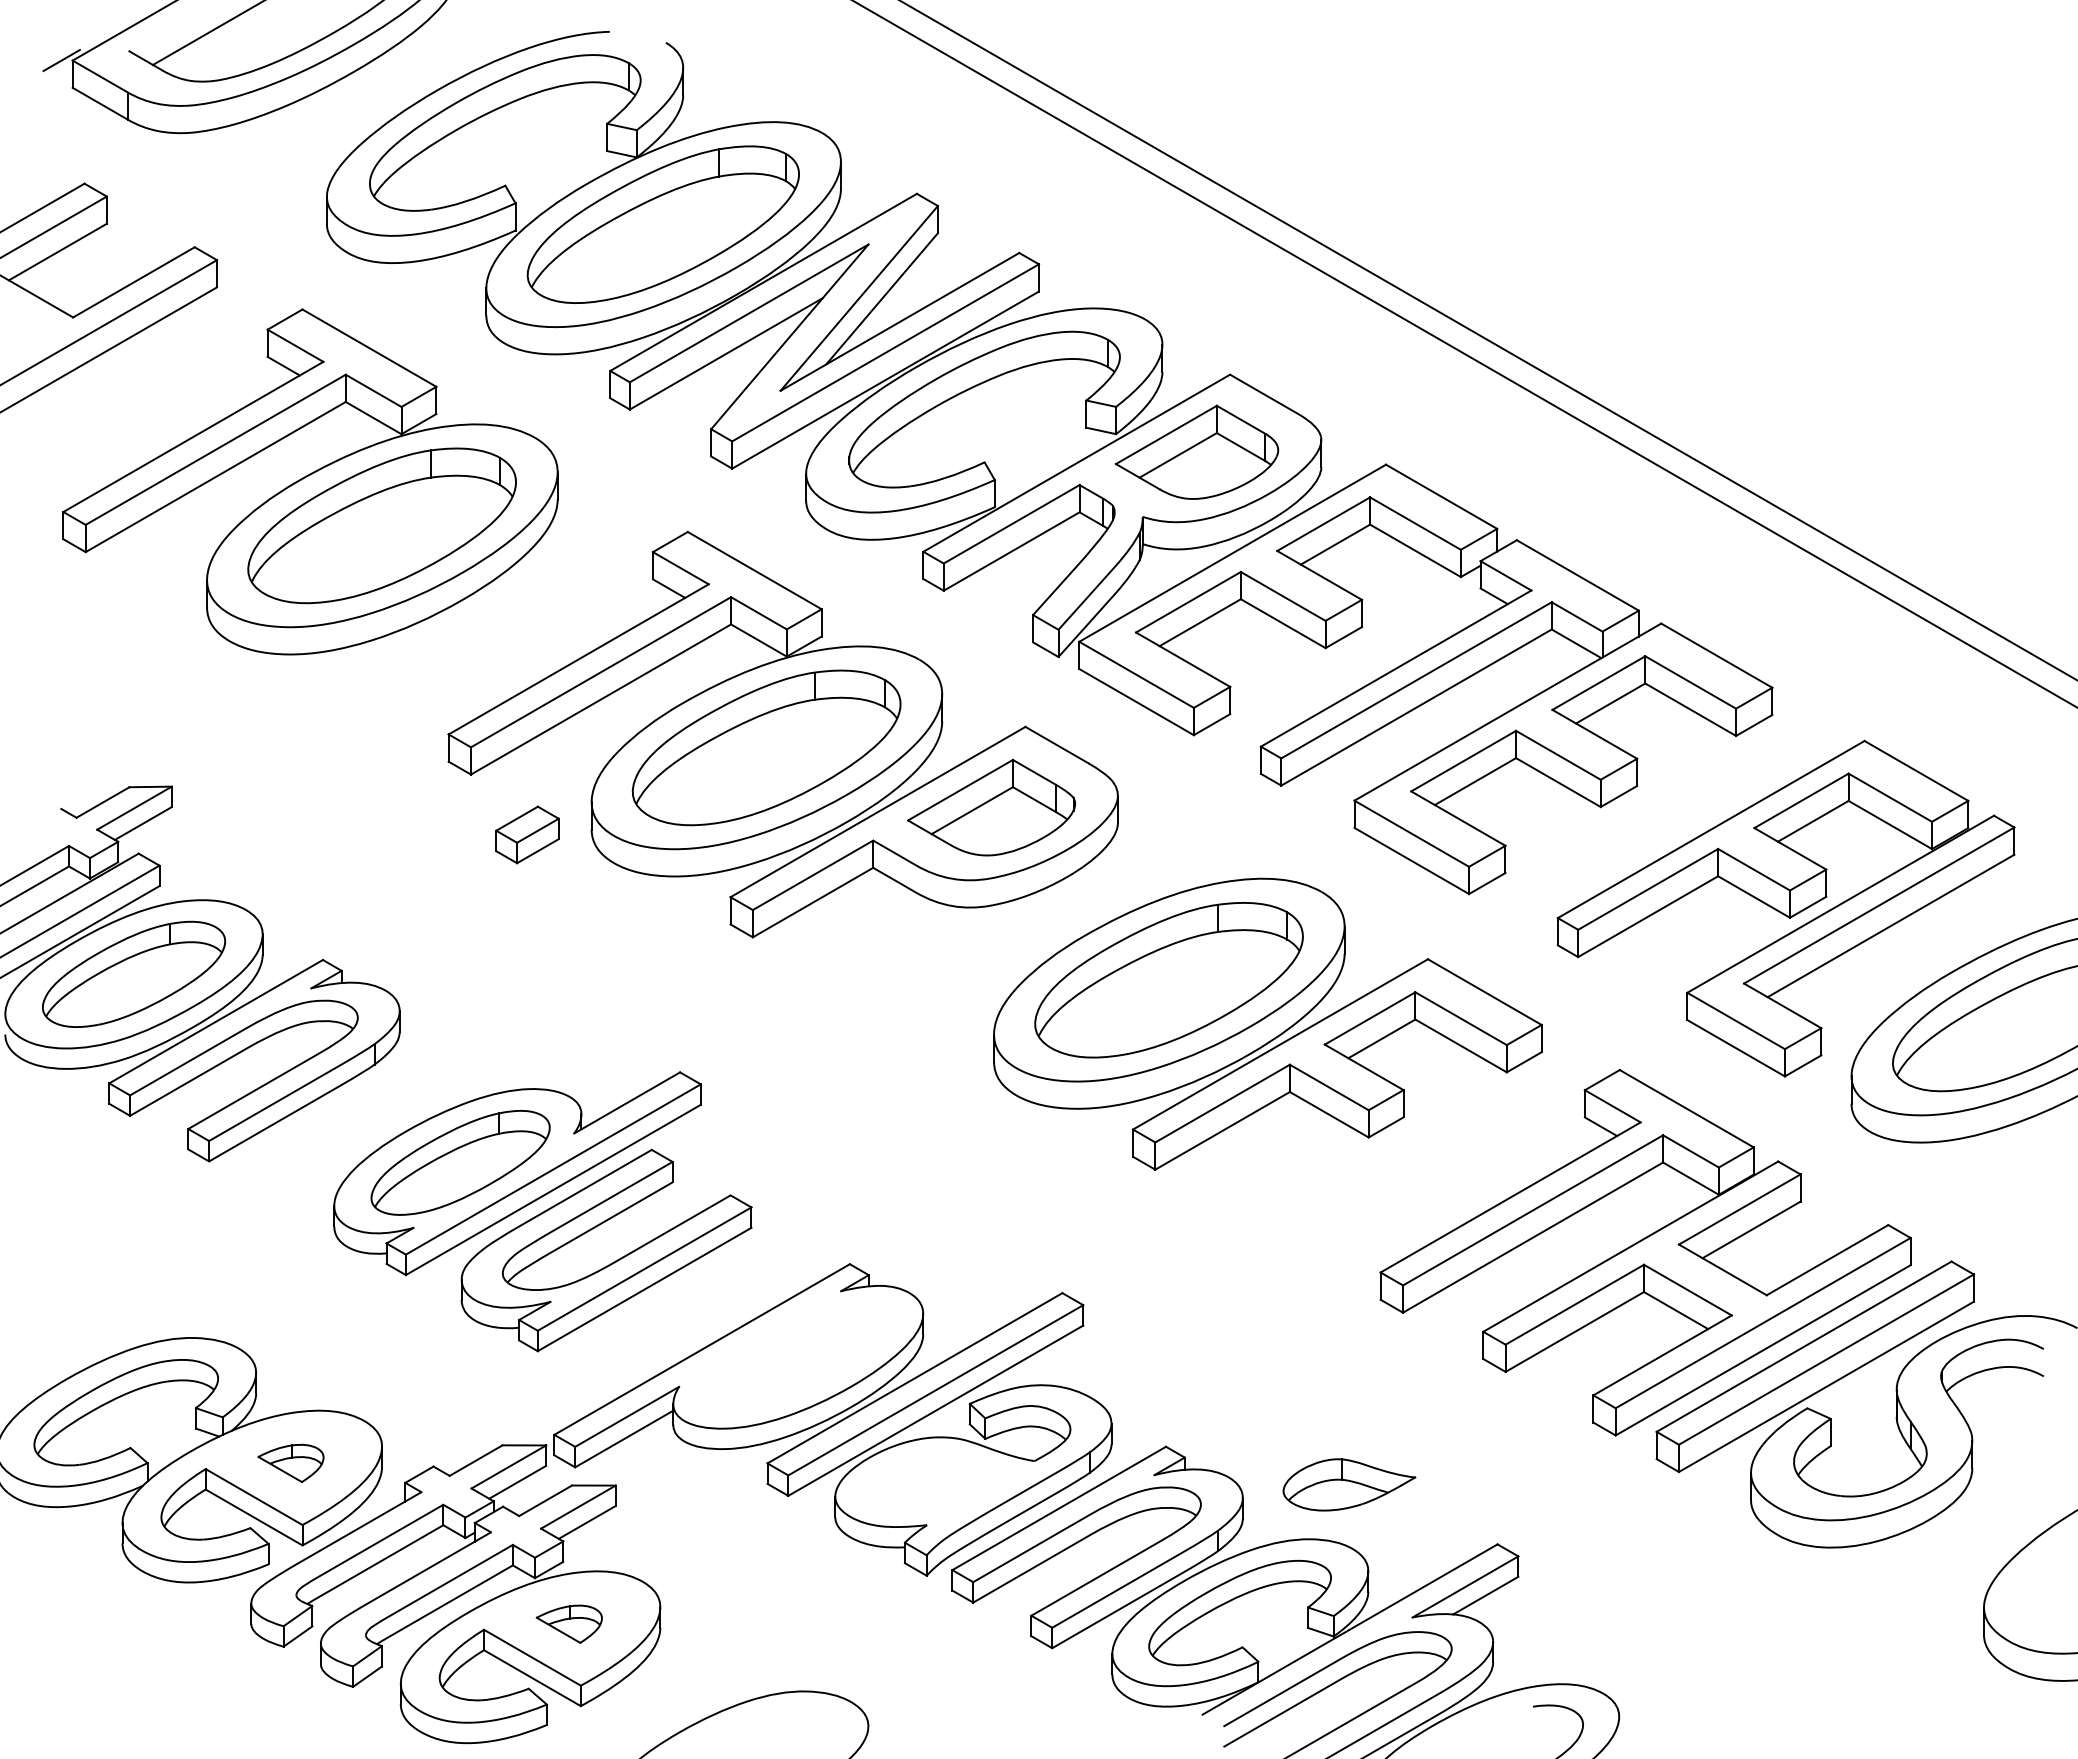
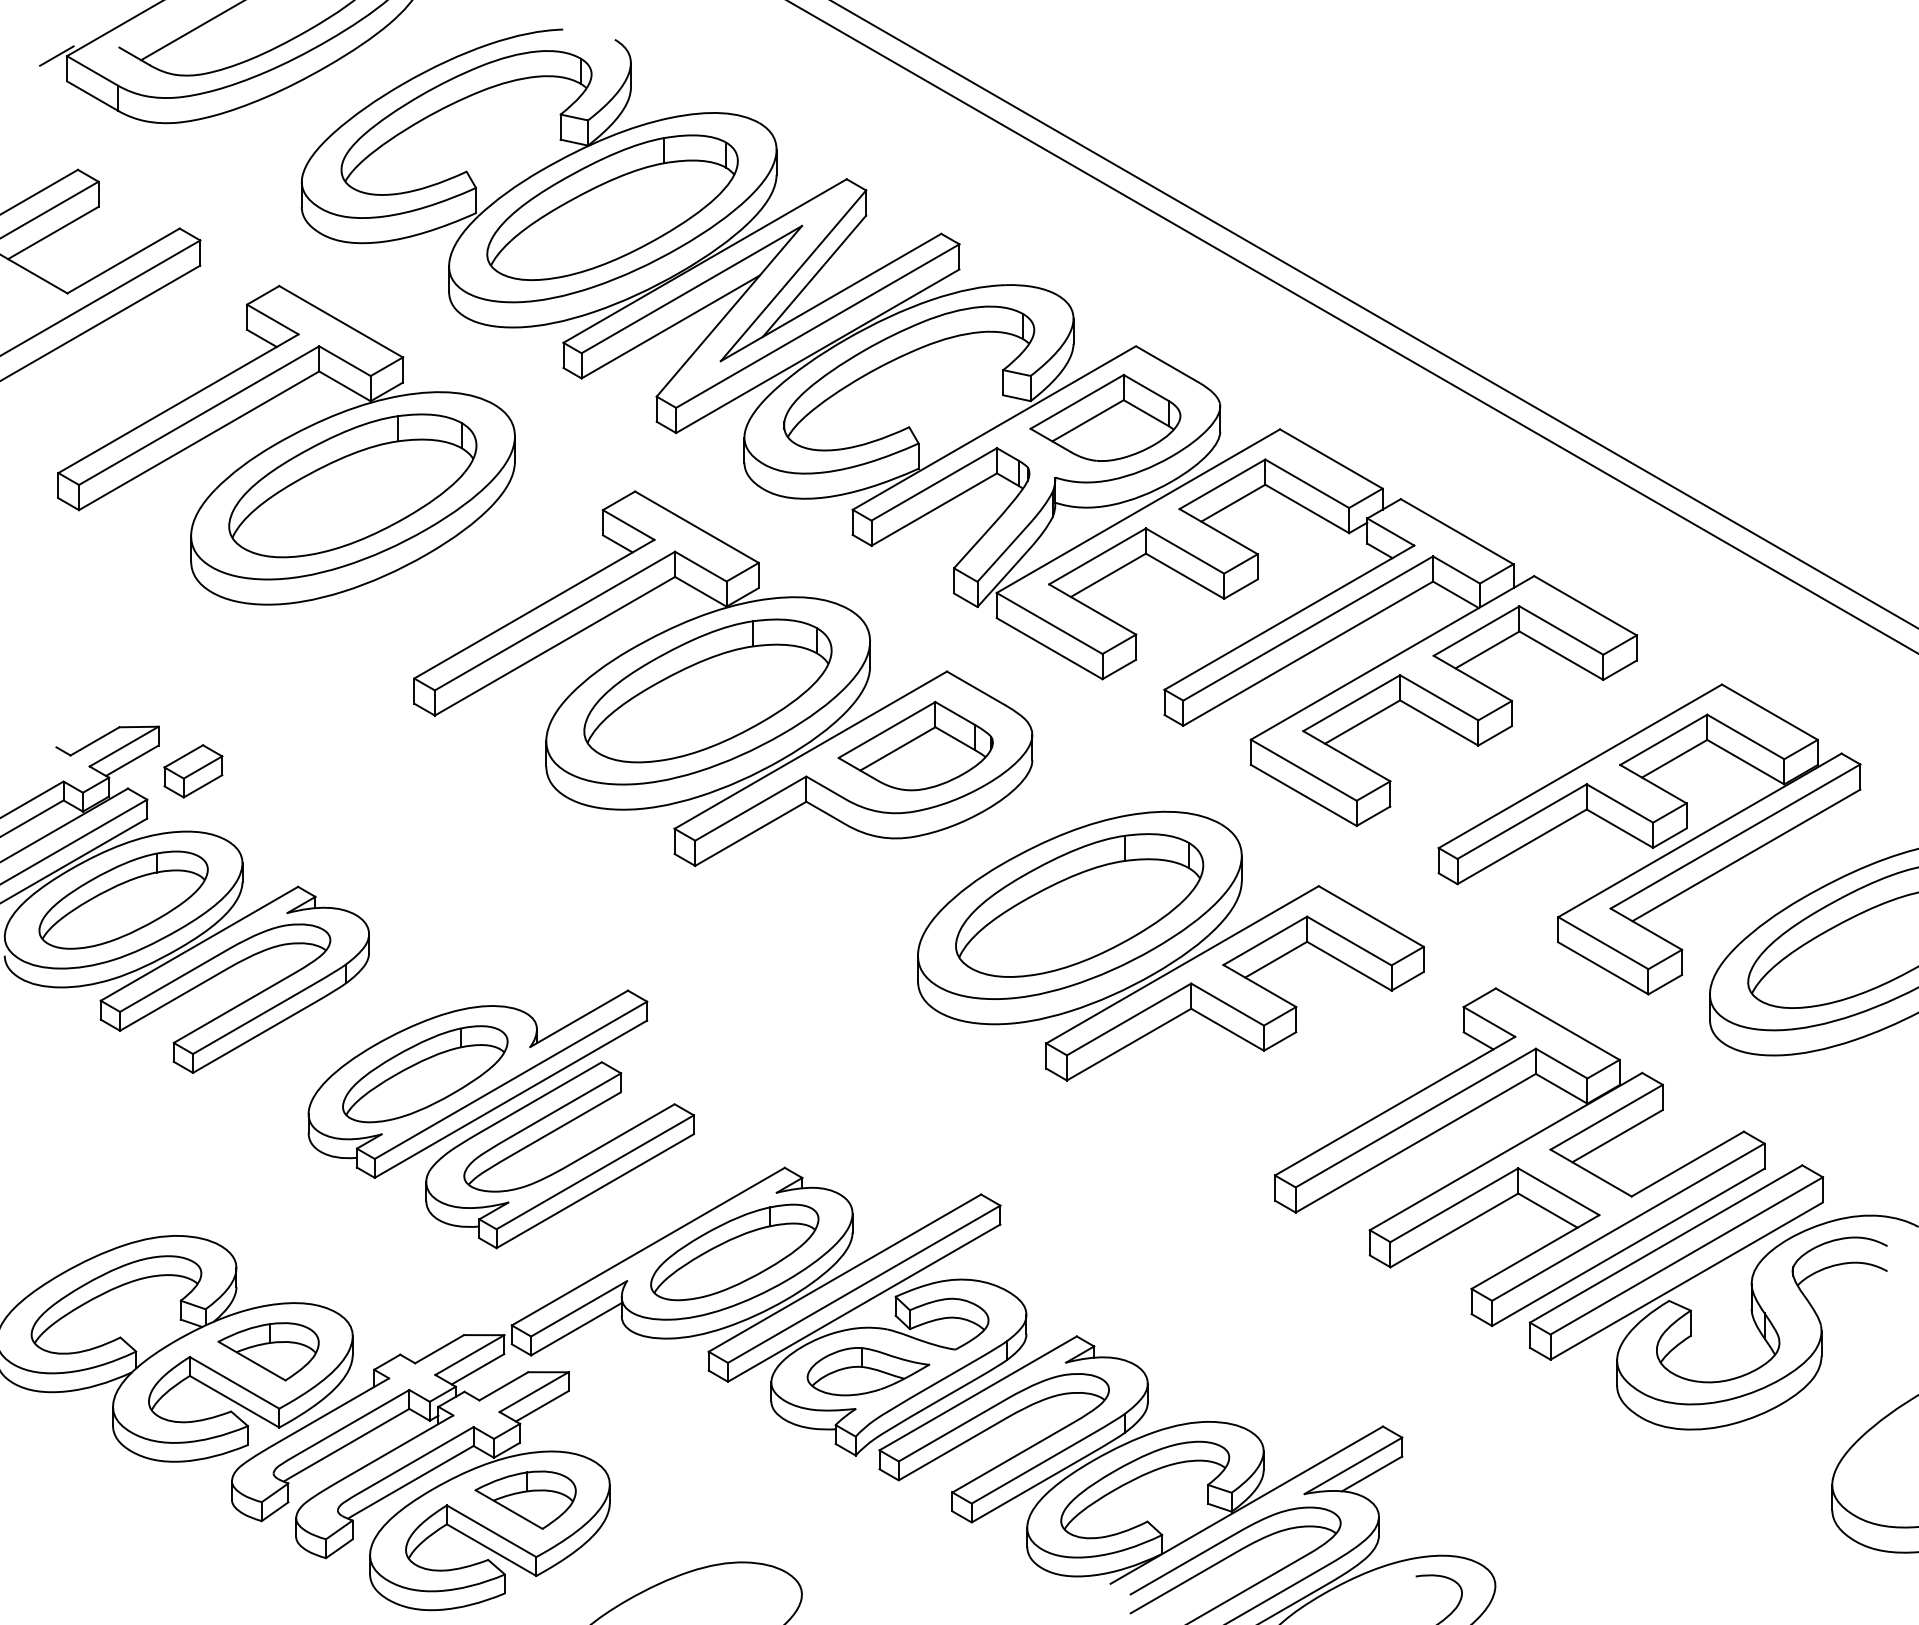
part: (527, 834) -> (193, 770), moved
part: (795, 1355) -> (734, 1252), added
part: (290, 1463) -> (268, 1351), size x1.67
part: (1349, 1484) -> (868, 1371), moved
part: (569, 1624) -> (525, 1500), size x1.67

